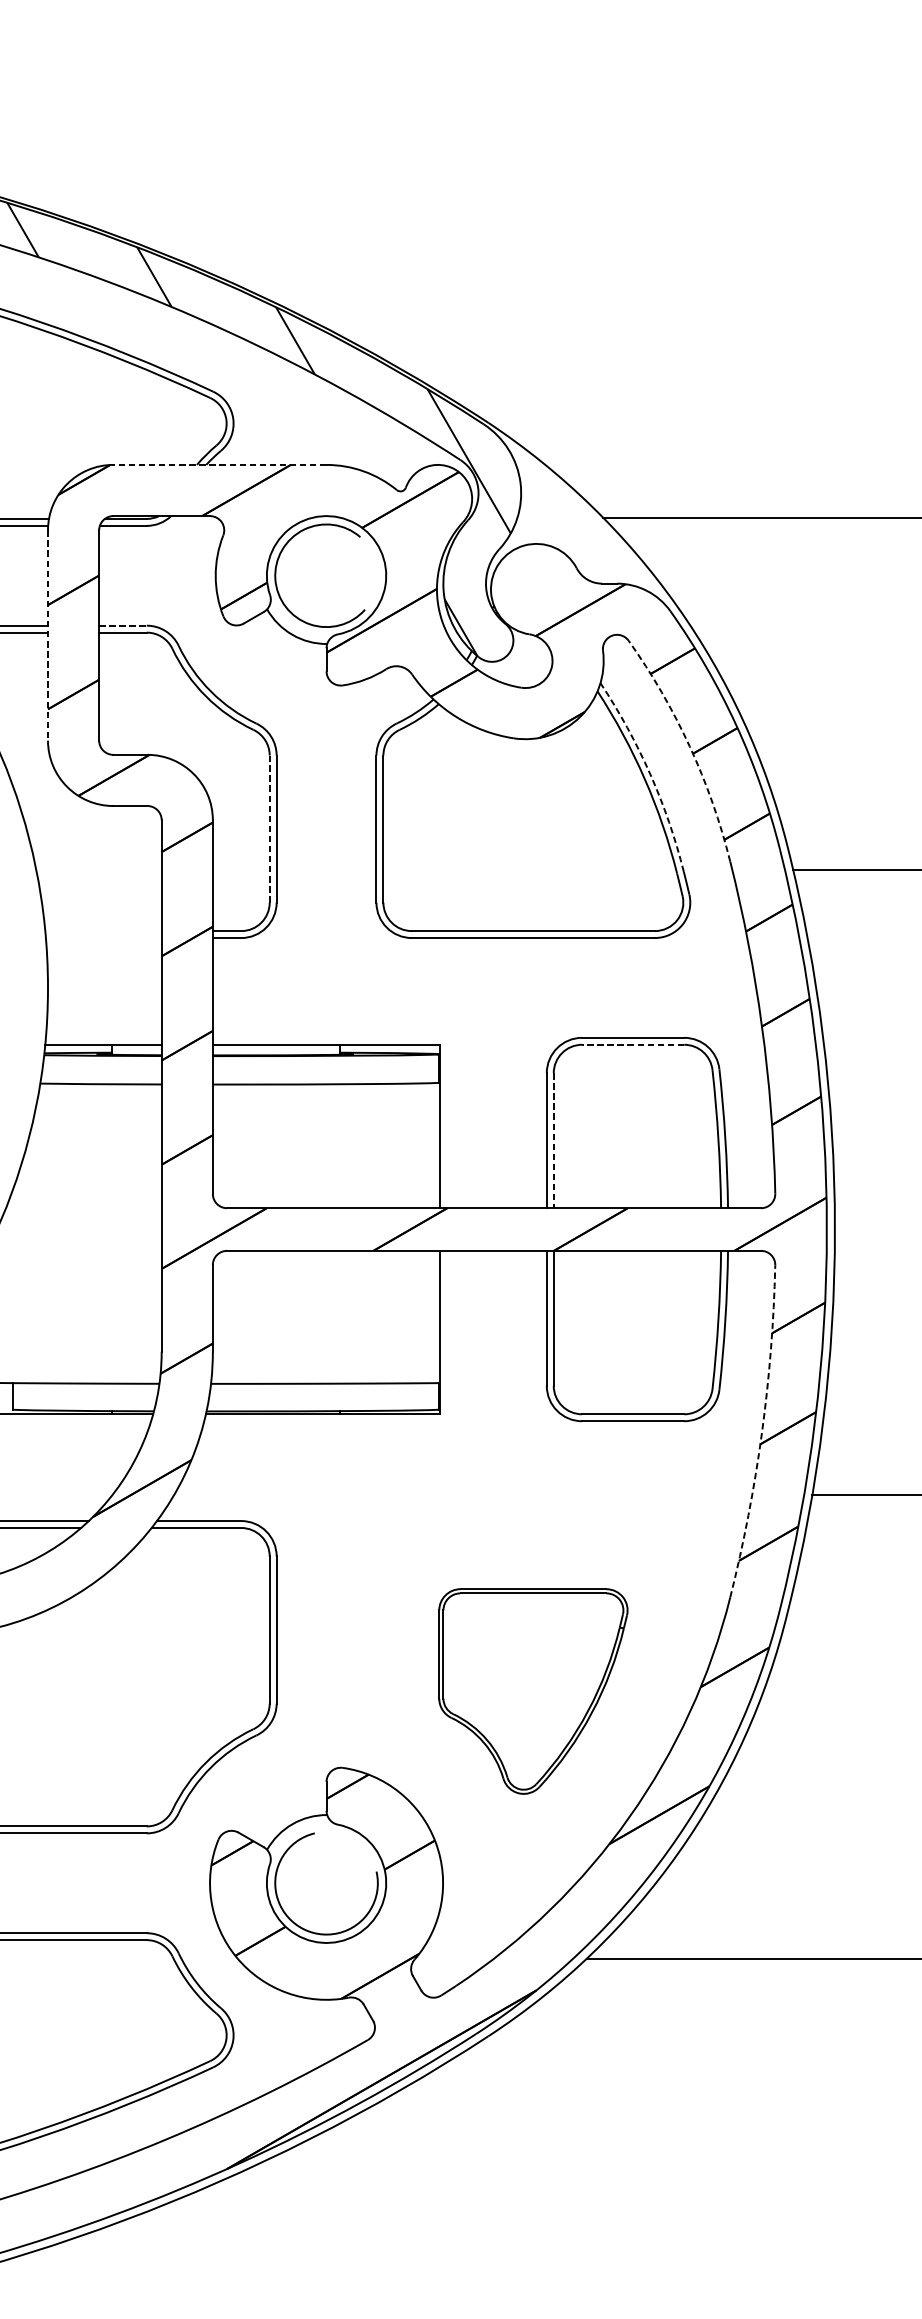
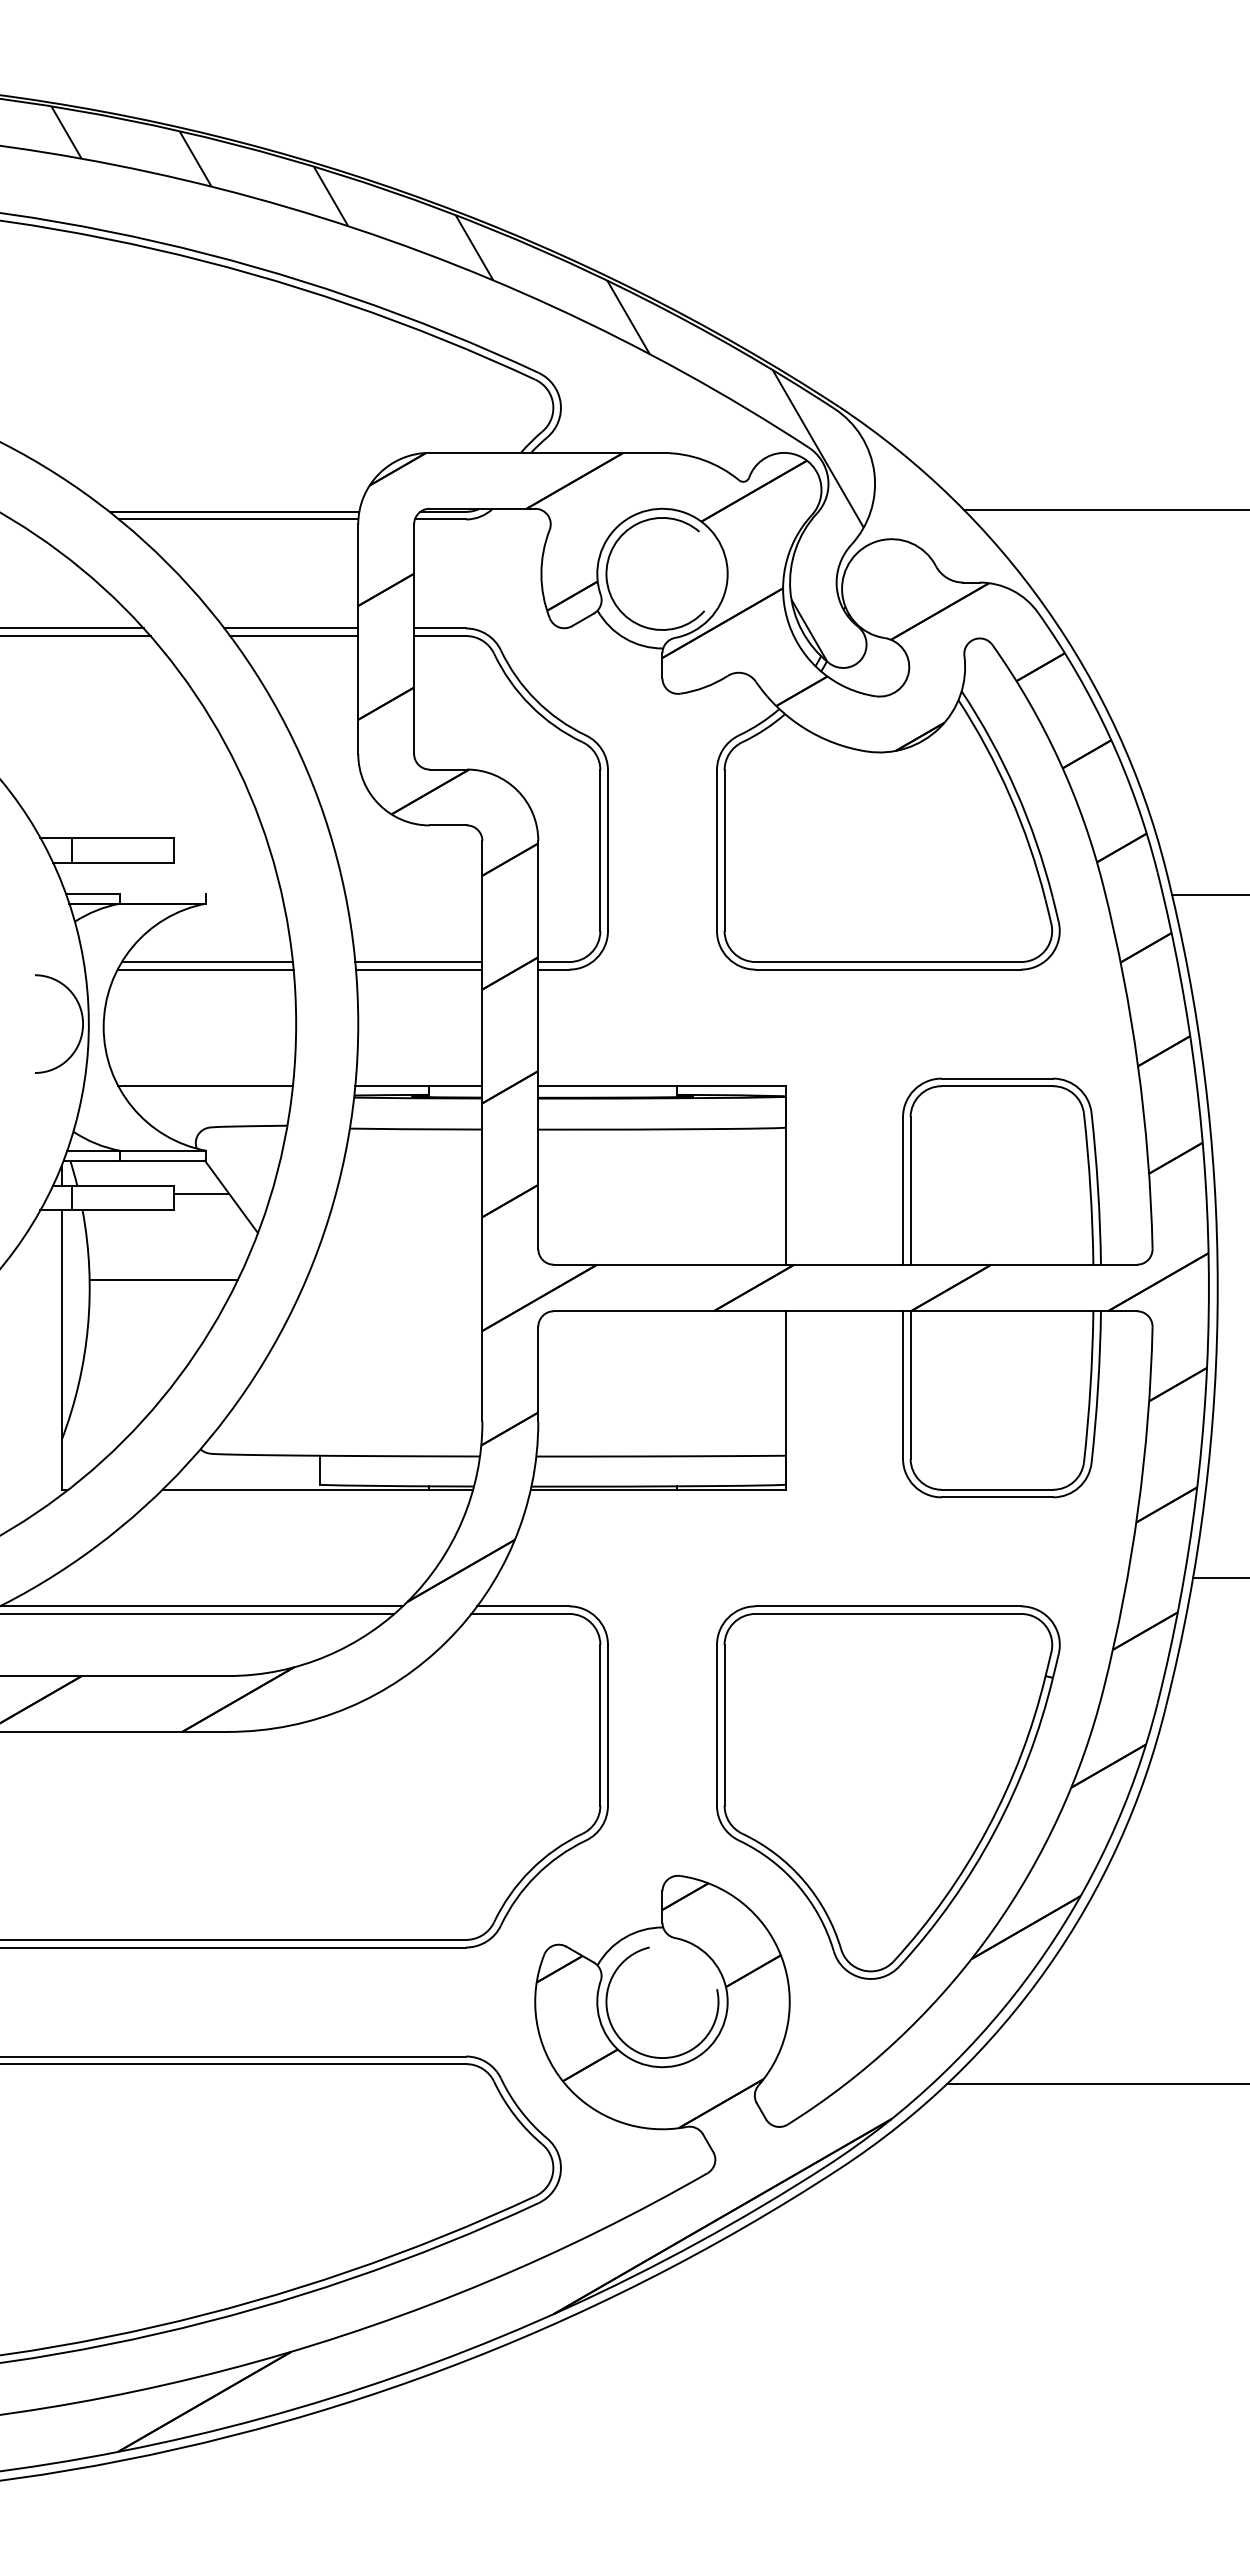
line: (219, 464) -> (545, 452), dashed -> solid
line: (123, 625) -> (440, 628), dashed -> solid
line: (48, 635) -> (358, 639), dashed -> solid
arc: (690, 746) -> (1059, 760), dashed -> solid
arc: (649, 774) -> (1015, 790), dashed -> solid
line: (269, 828) -> (600, 850), dashed -> solid
line: (103, 931) -> (418, 962), added
line: (103, 937) -> (418, 969), added
line: (633, 1045) -> (997, 1086), dashed -> solid
line: (553, 1140) -> (910, 1190), dashed -> solid
arc: (762, 1432) -> (1138, 1509), dashed -> solid
part: (533, 1691) -> (888, 1792), size x1.67

